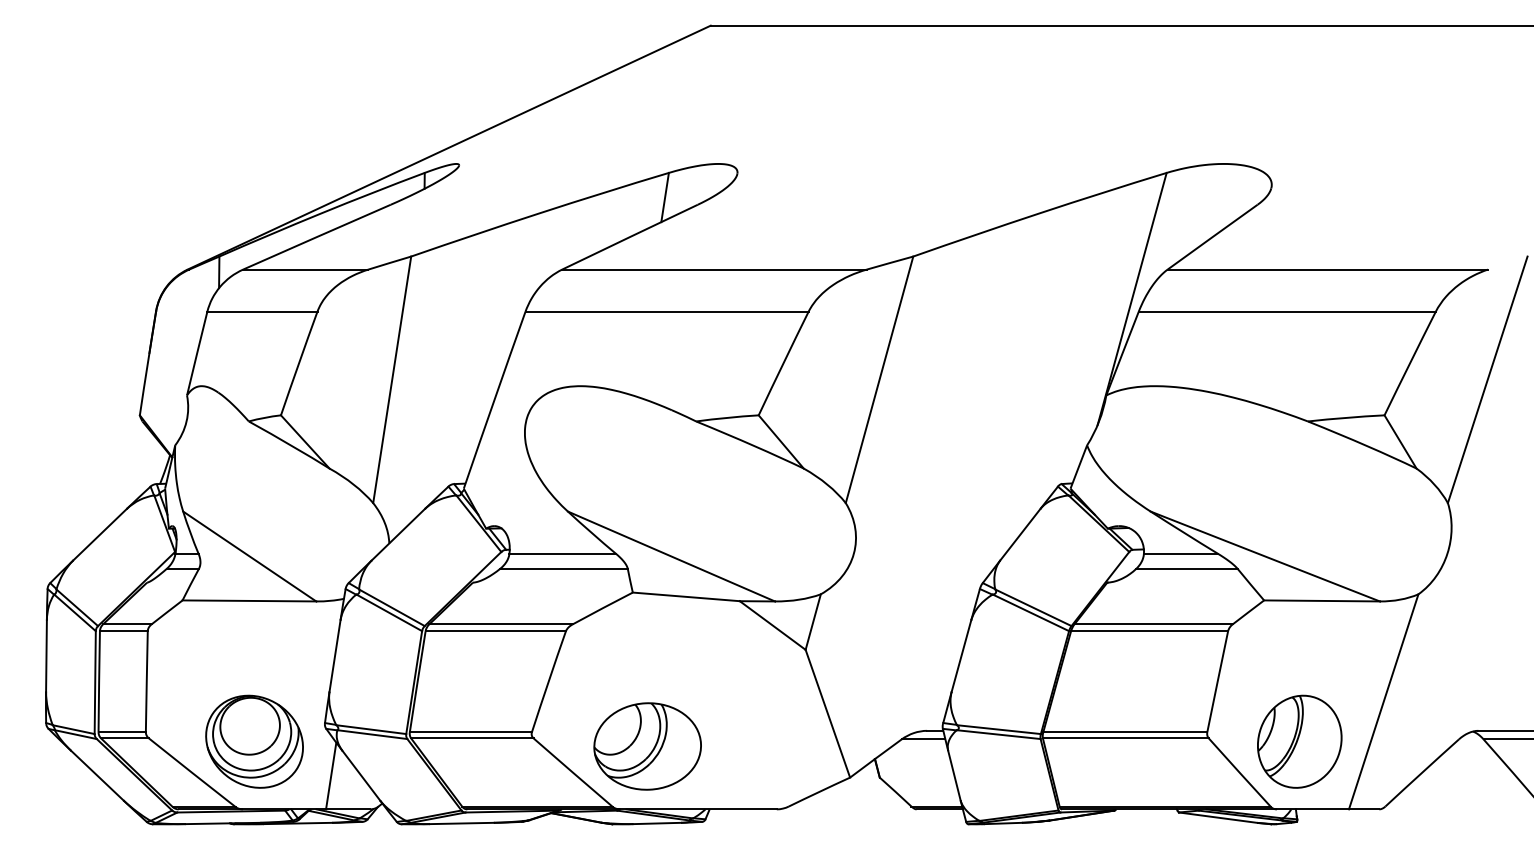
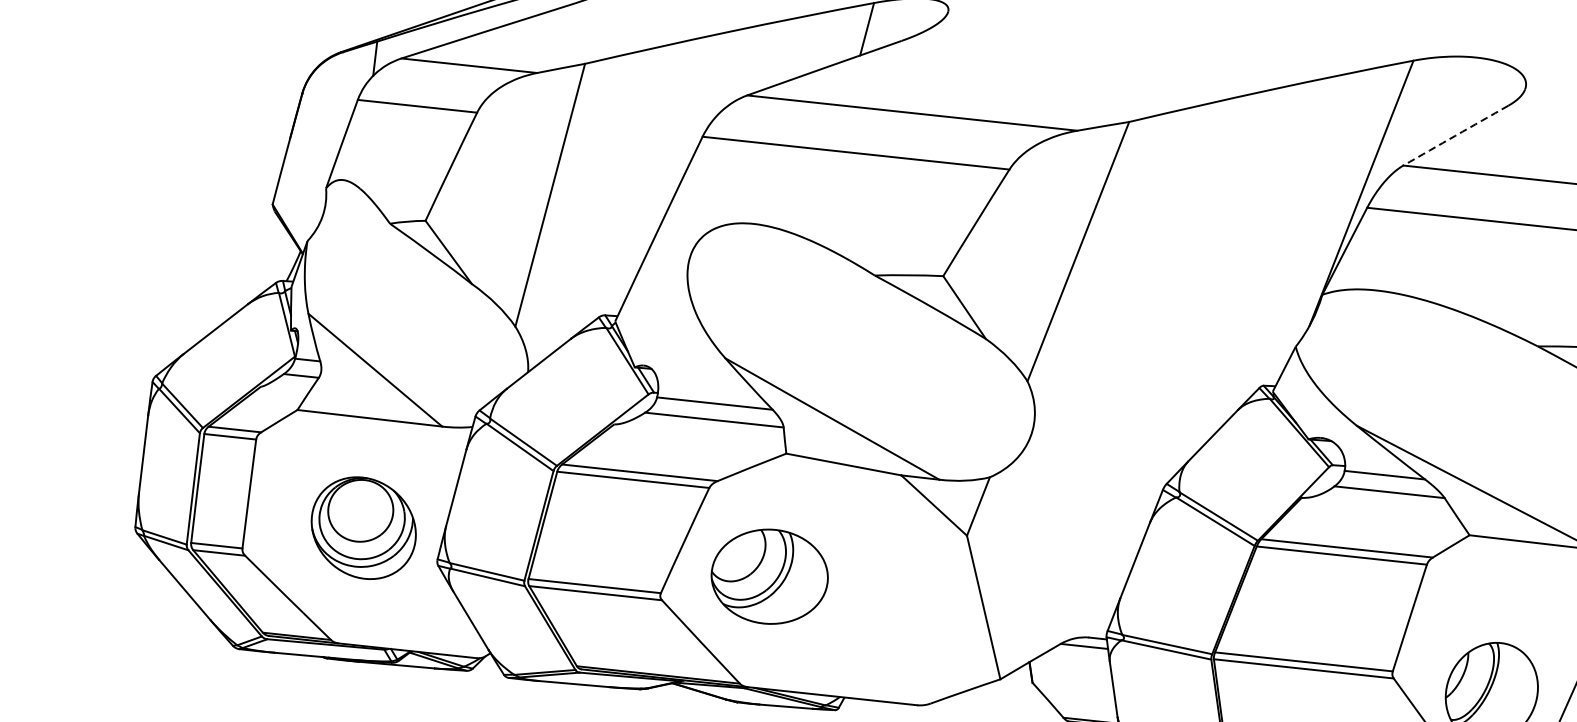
arc: (1212, 237) -> (1455, 135), solid -> dashed
part: (254, 741) -> (363, 527), moved
part: (647, 746) -> (769, 576), moved
line: (331, 775) -> (438, 616), removed

